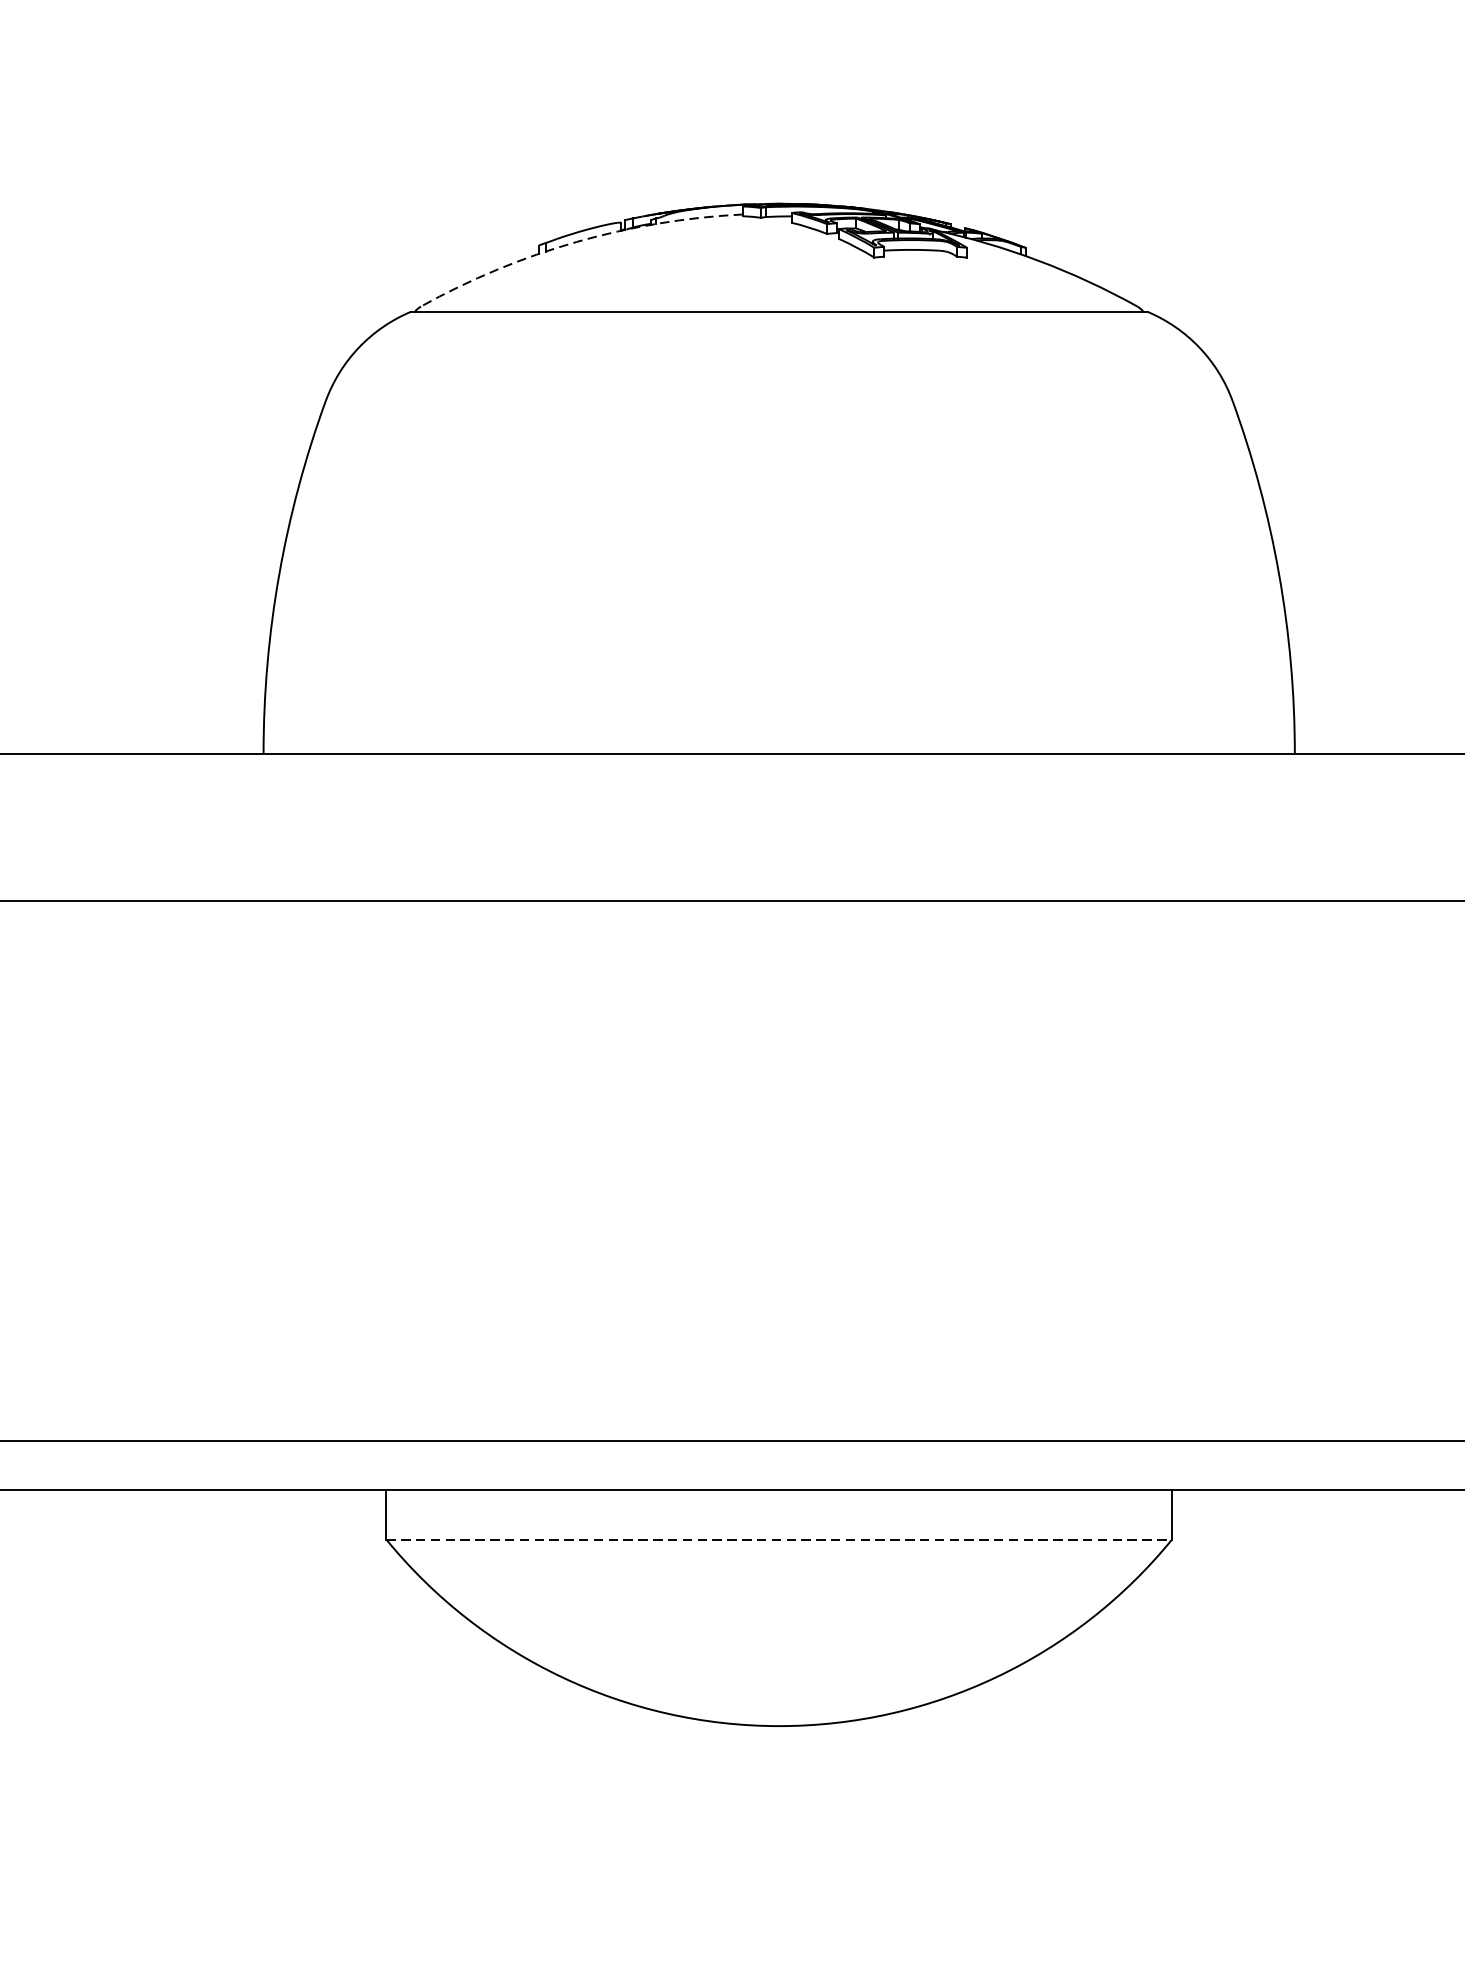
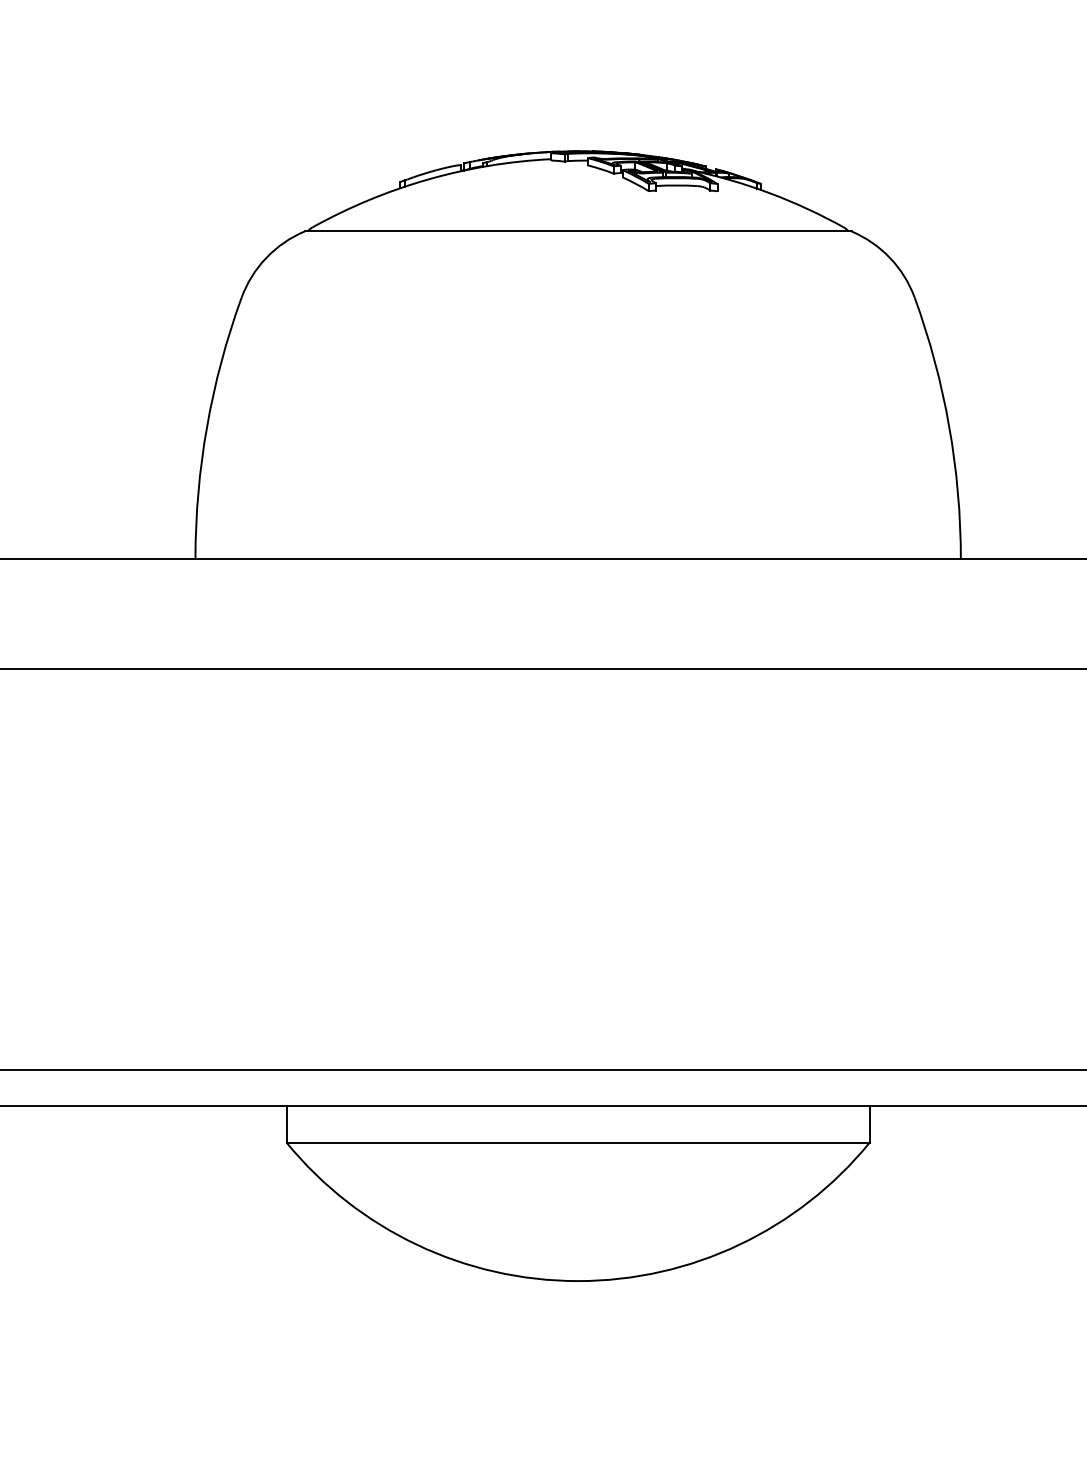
arc: (576, 241) -> (427, 179), dashed -> solid
line: (779, 1539) -> (578, 1142), dashed -> solid

